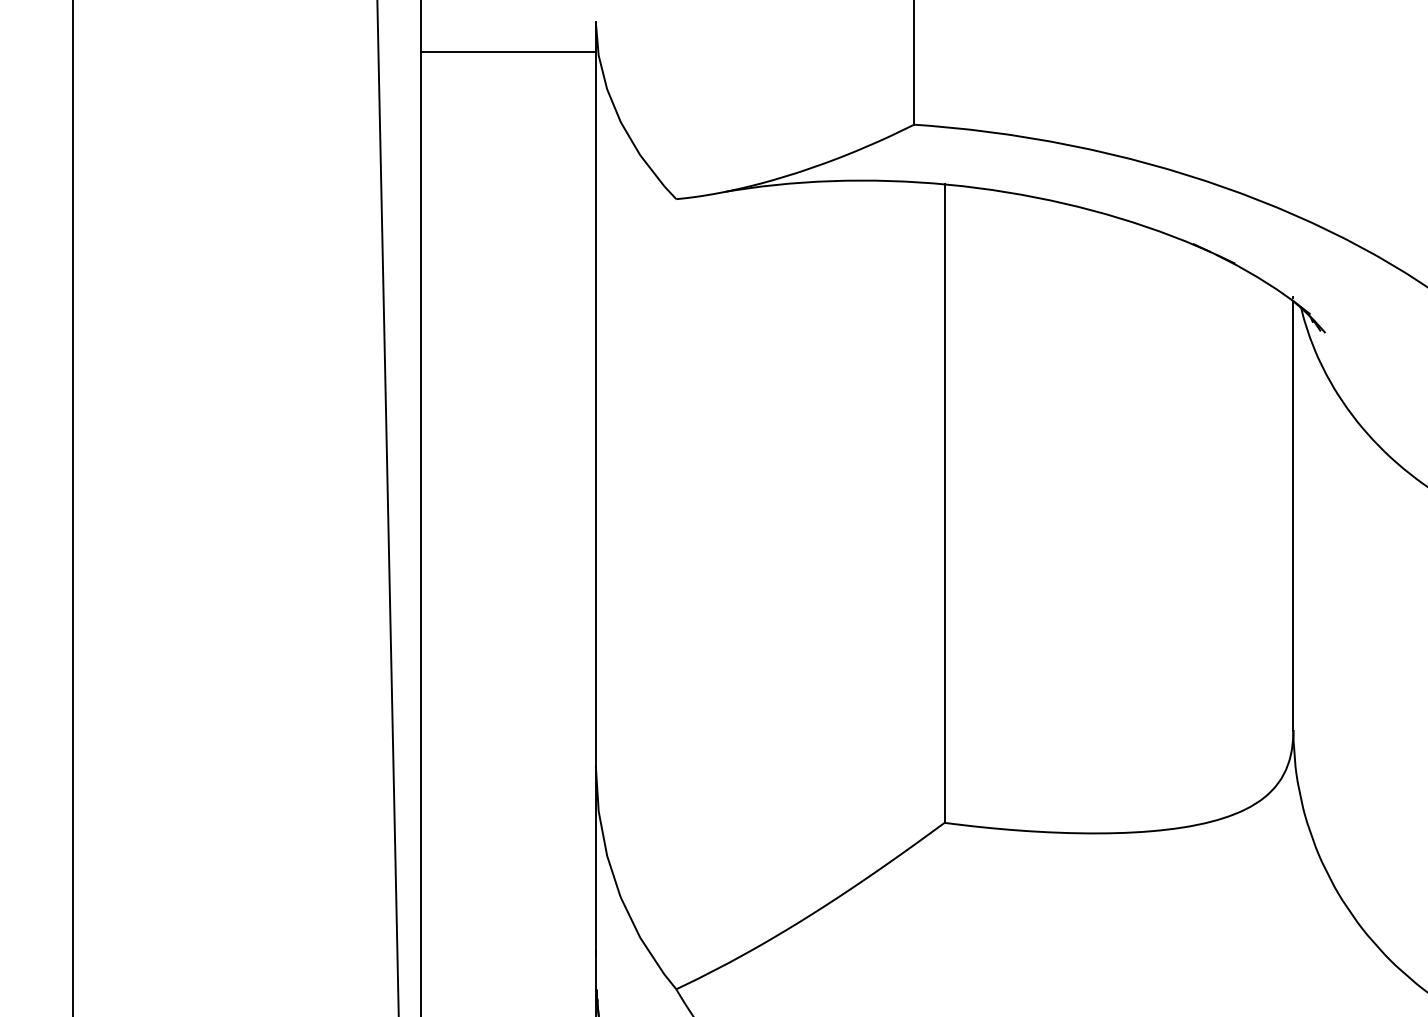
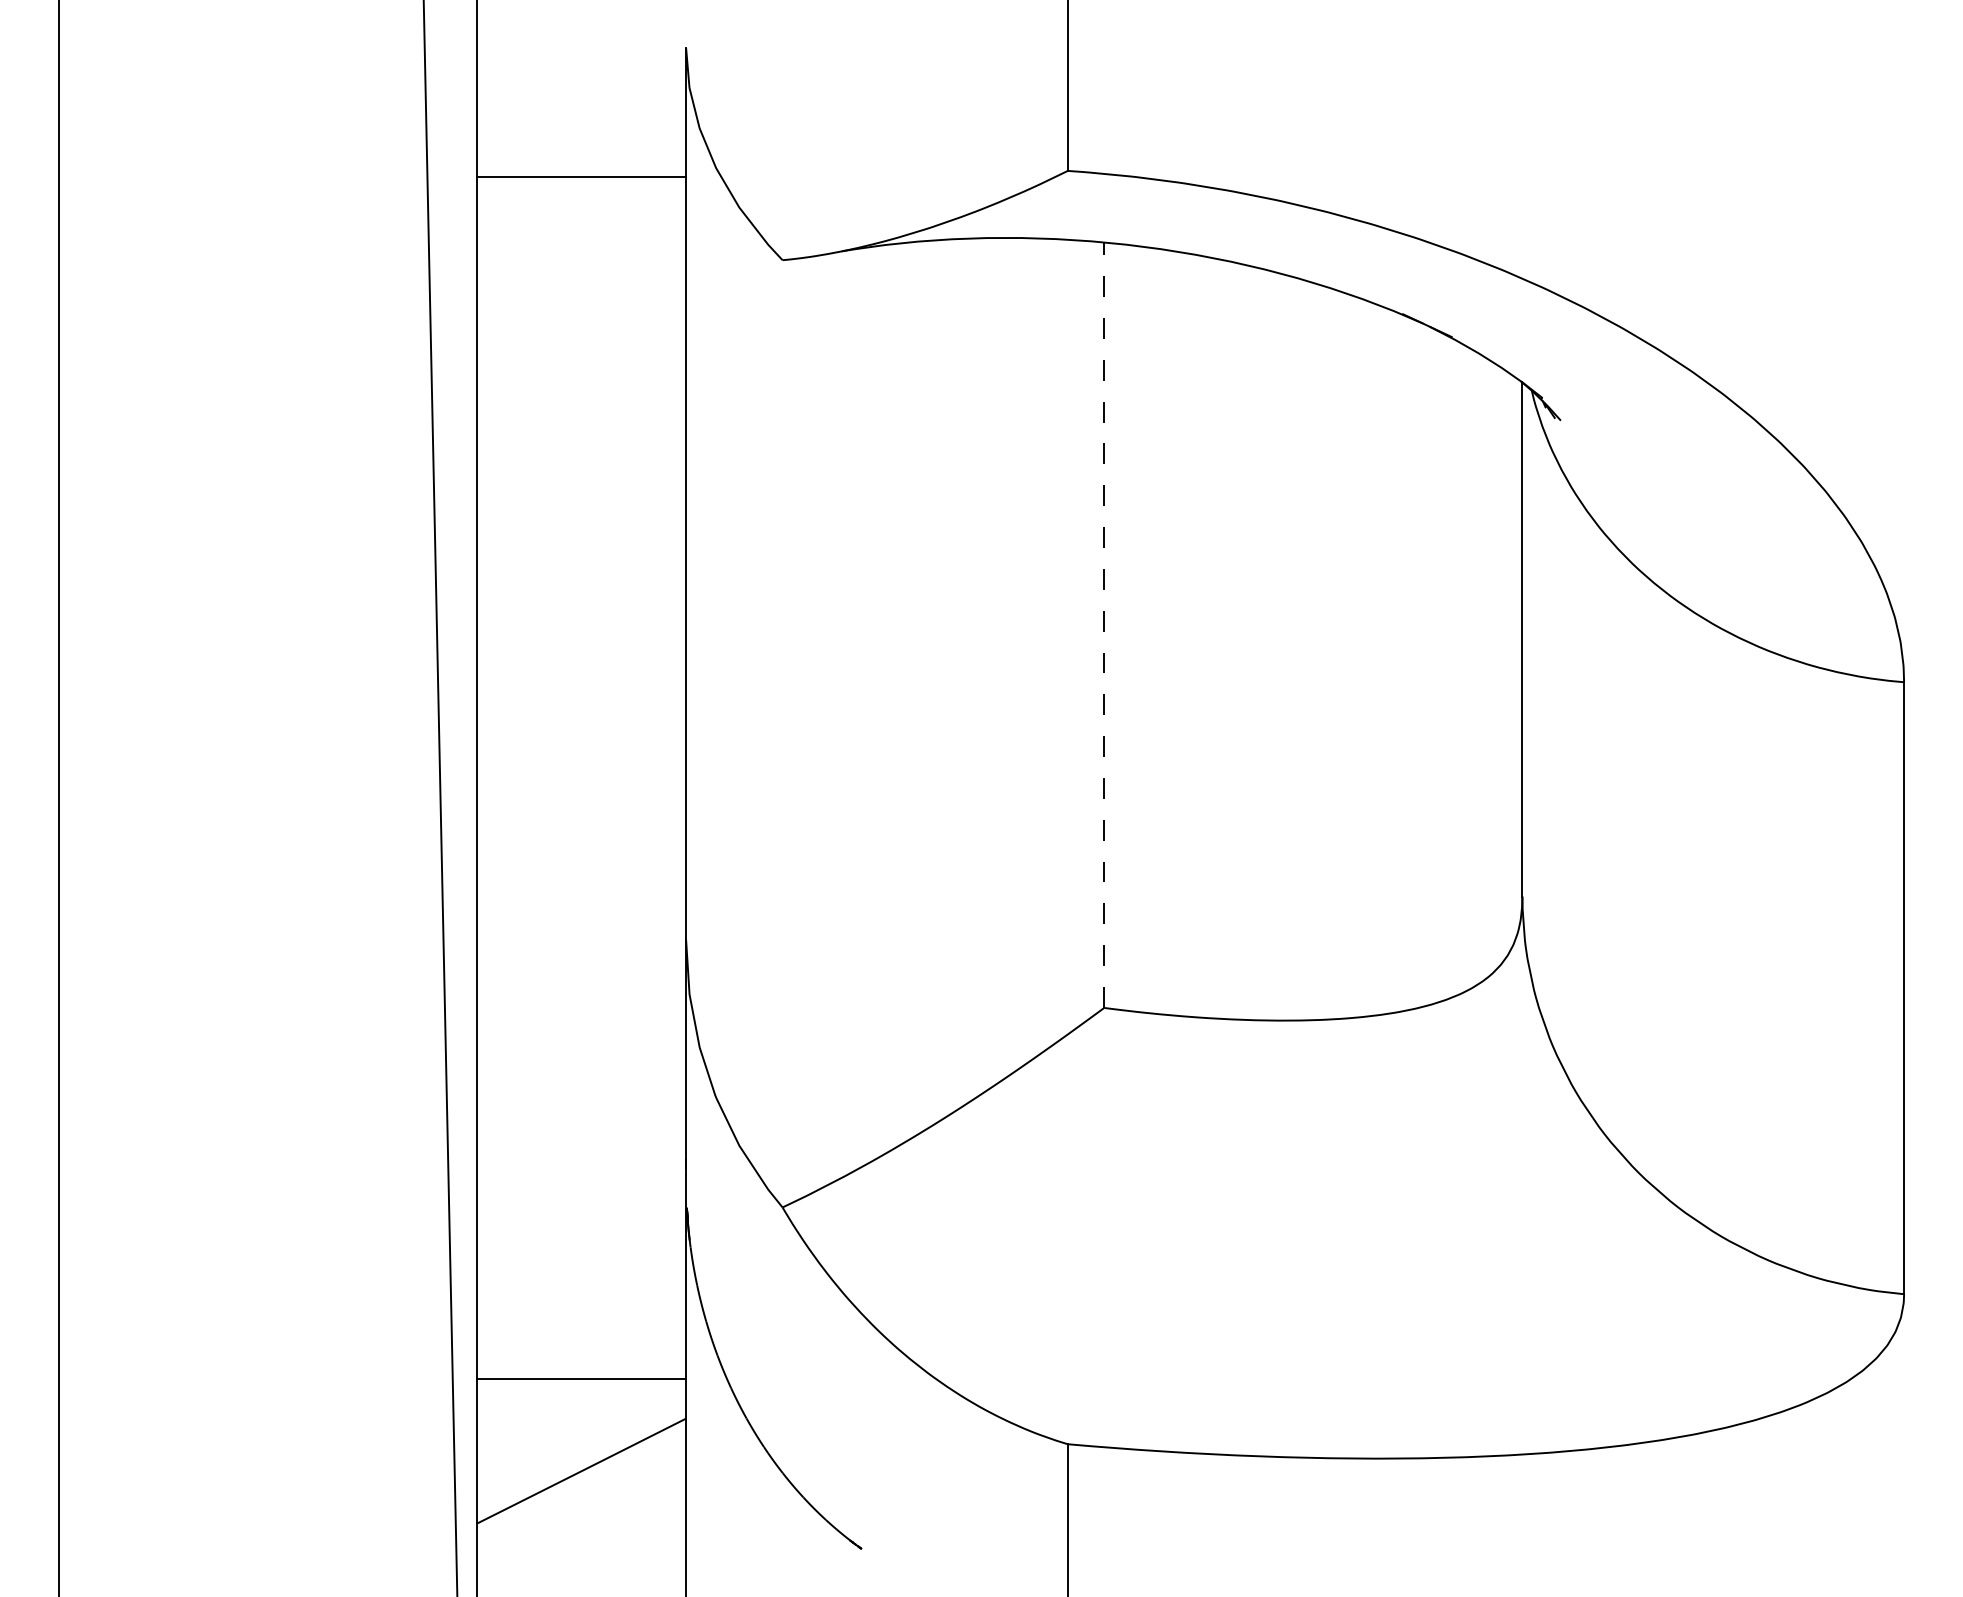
line: (508, 52) -> (581, 177), moved
line: (944, 503) -> (1104, 625), solid -> dashed

